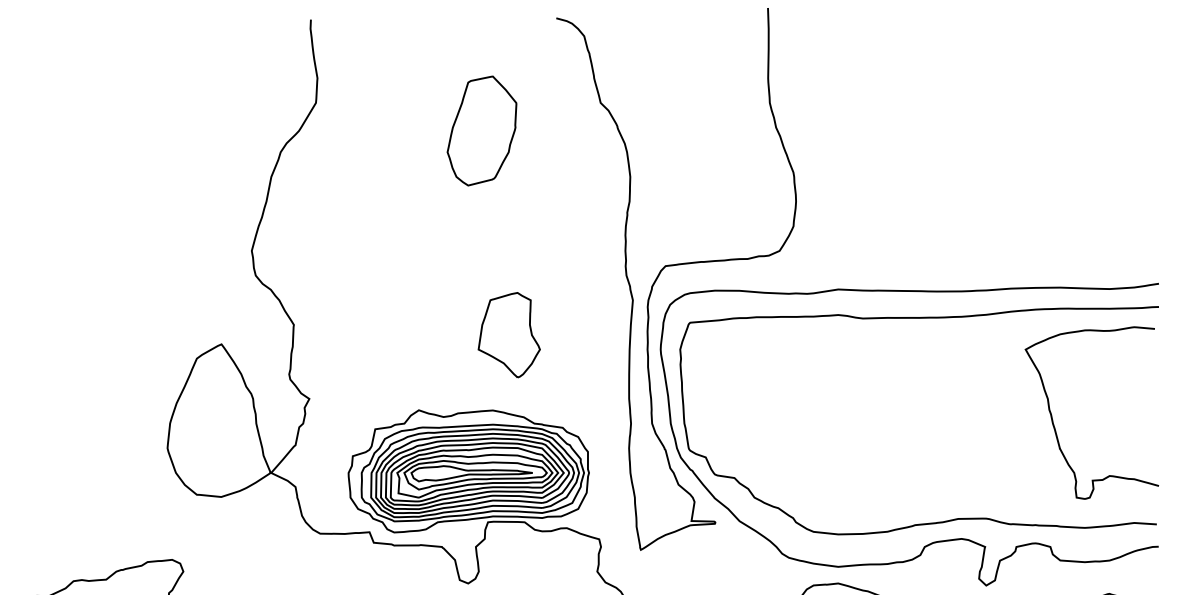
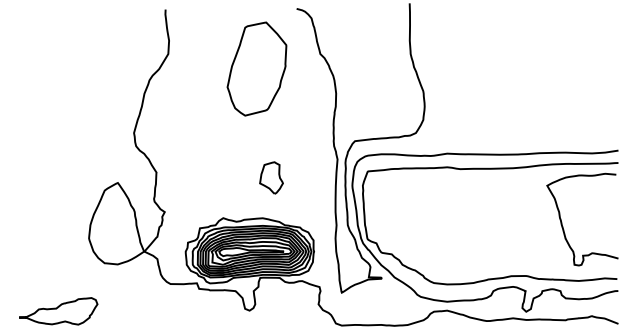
part: (481, 130) -> (256, 68), size x1.6
part: (509, 334) -> (271, 177), size x0.7

